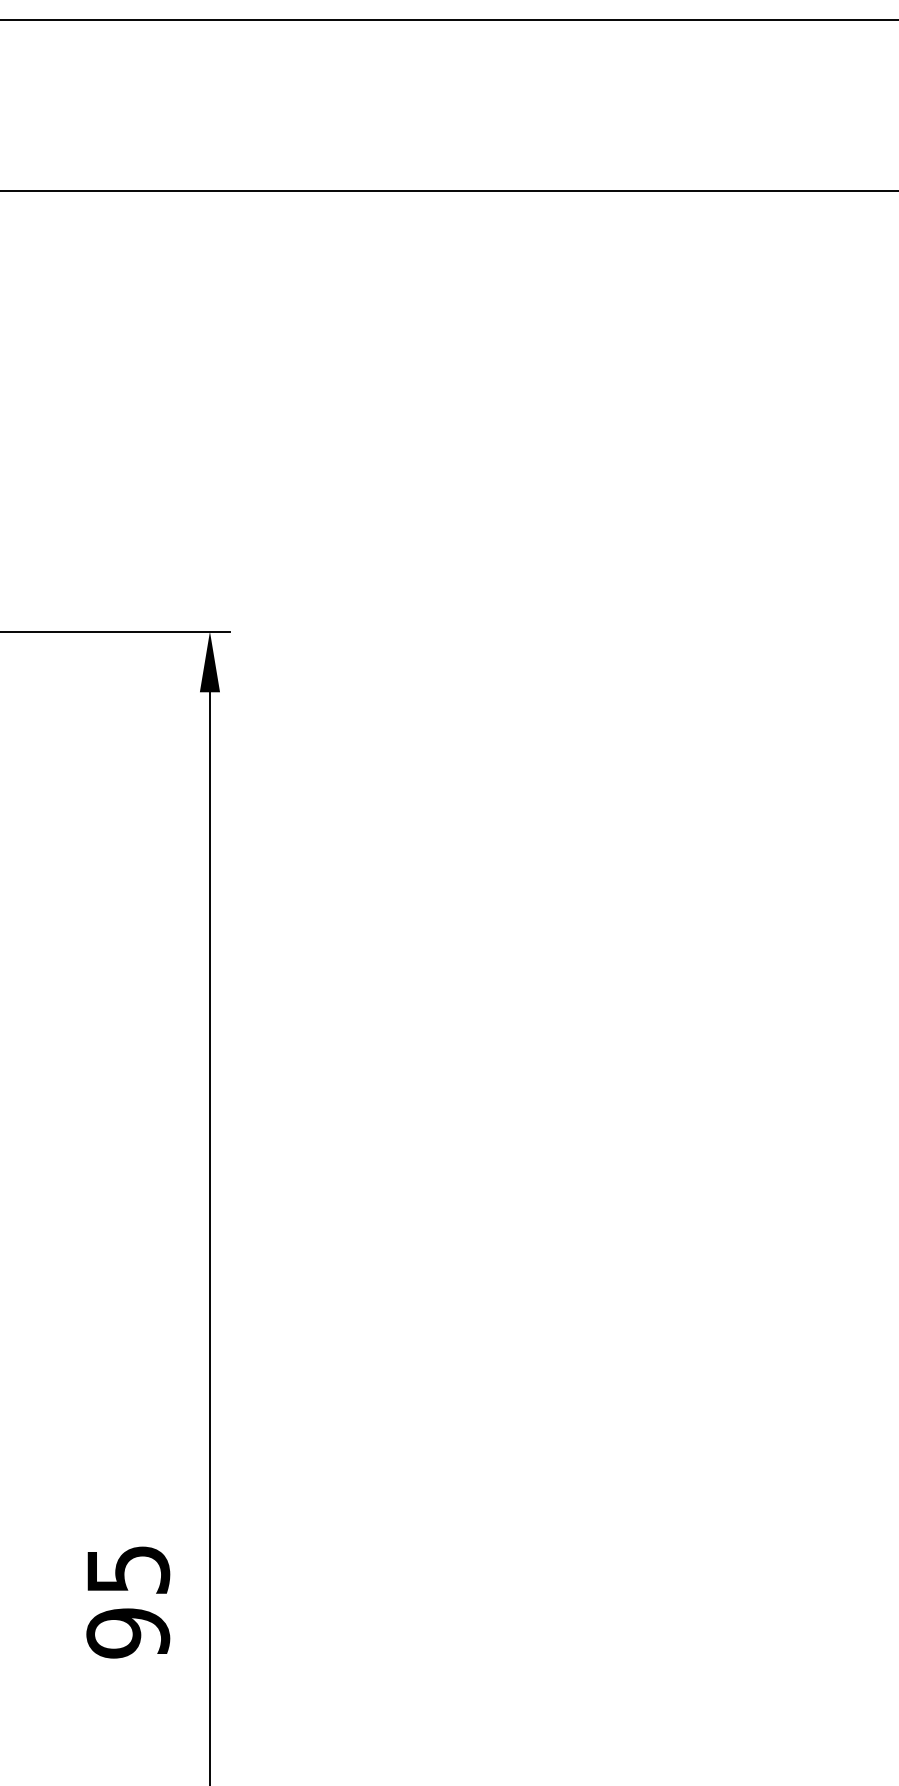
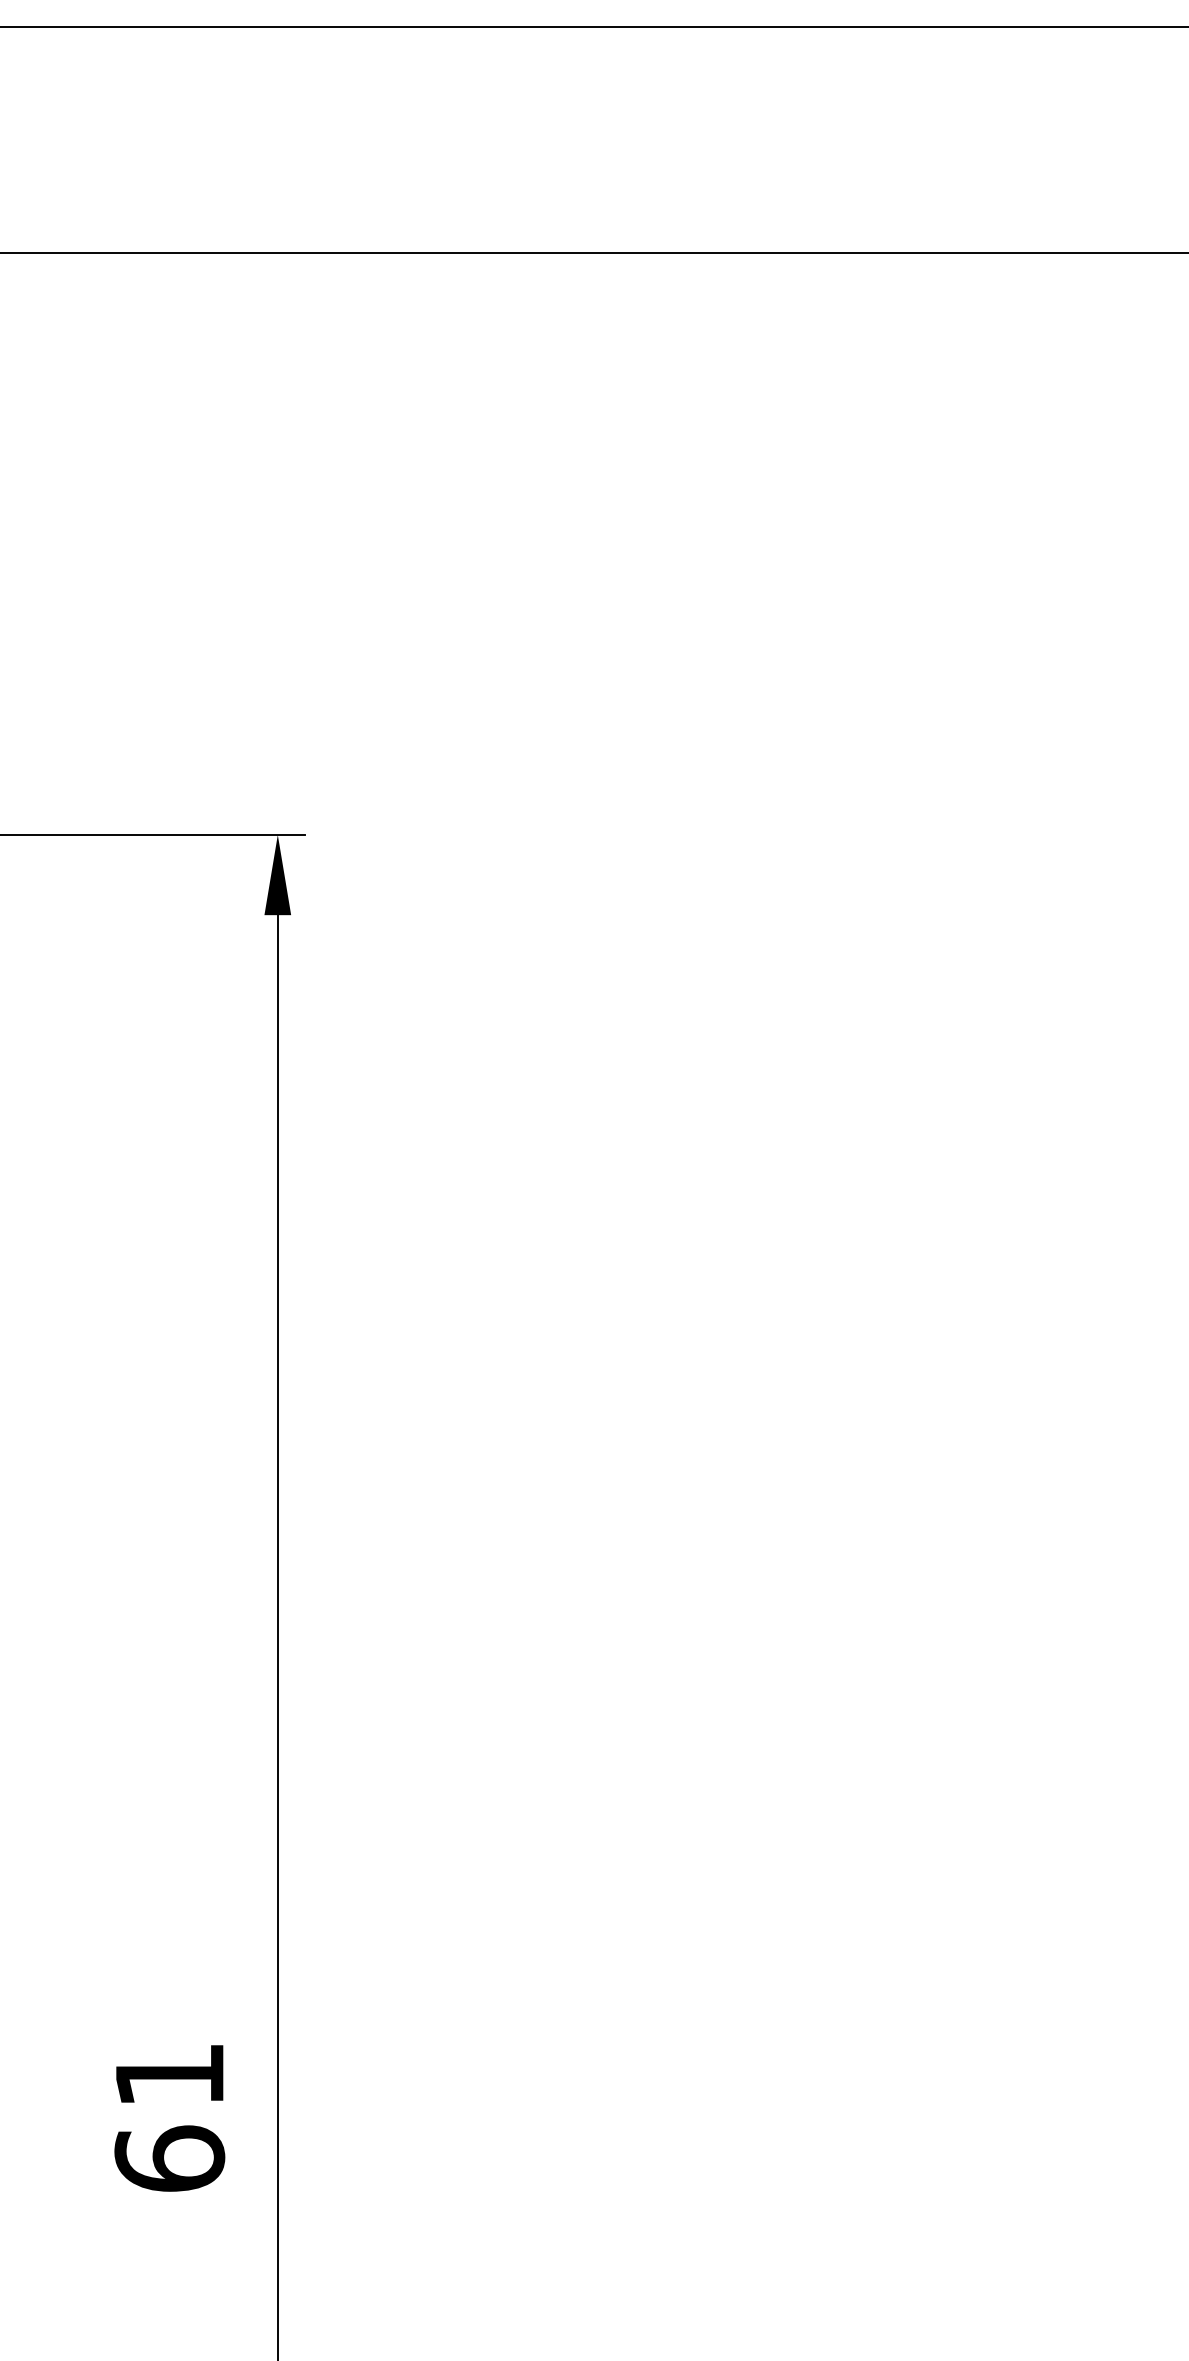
text: (128, 1602) -> (169, 2118), 95 -> 61

